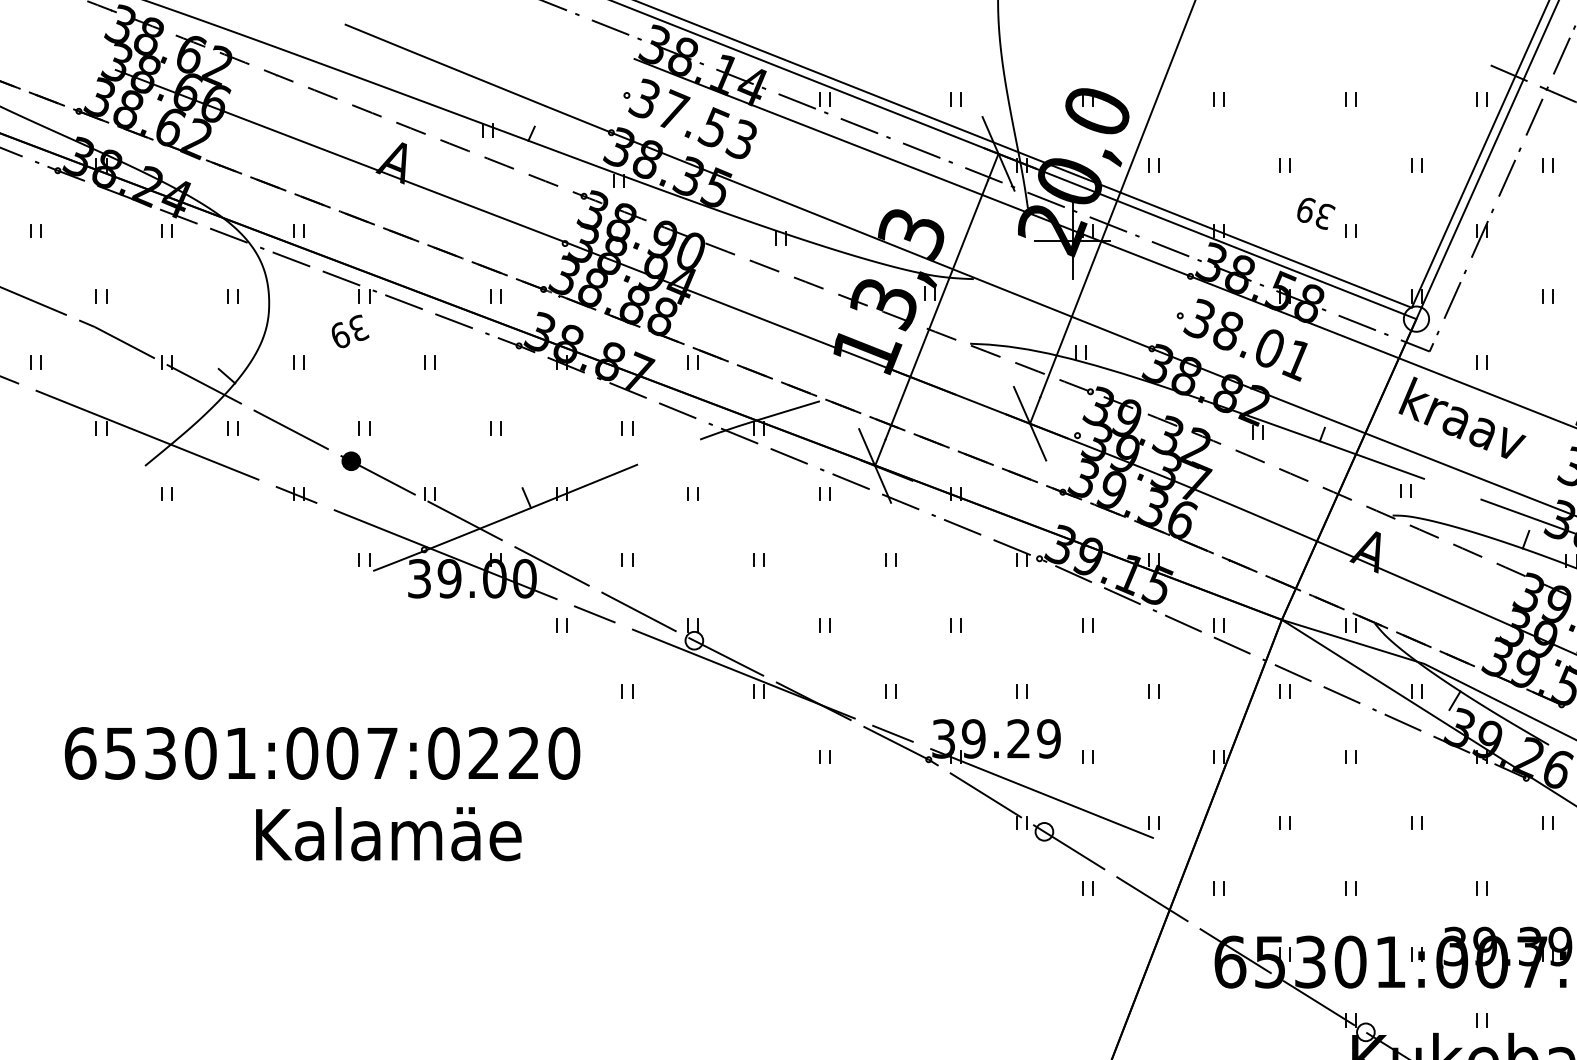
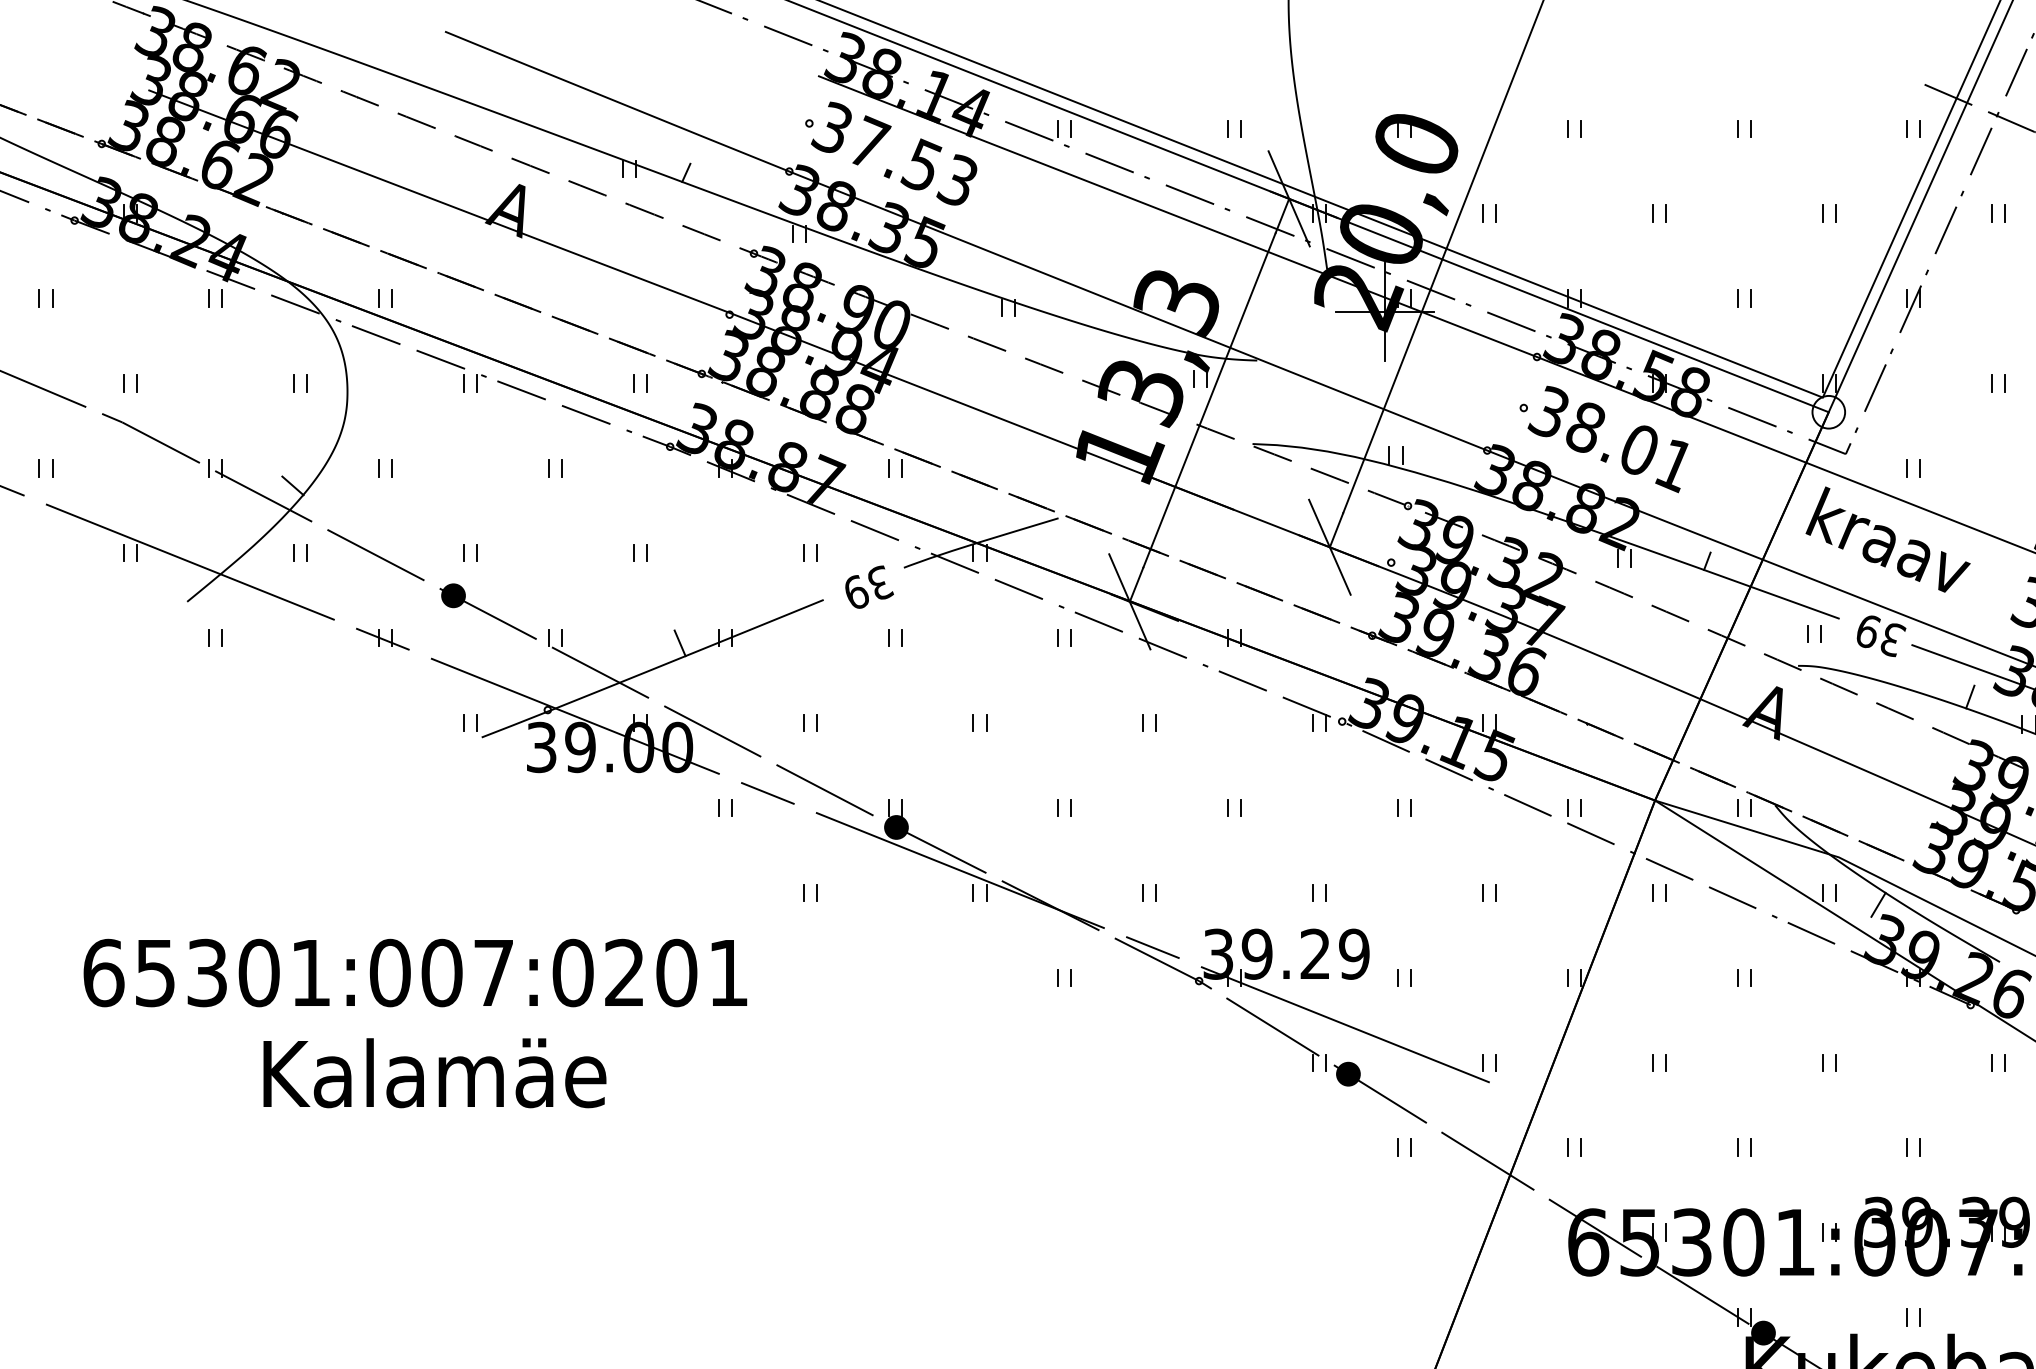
text: (1316, 214) -> (1881, 636), moved
text: (350, 330) -> (869, 586), moved
fill: (694, 640) -> (896, 827), added
text: (544, 753) -> (702, 972), 65301:007:0220 -> 65301:007:0201
fill: (1044, 831) -> (1348, 1073), added
text: (388, 834) -> (434, 1073), moved
fill: (1365, 1031) -> (1763, 1332), added

